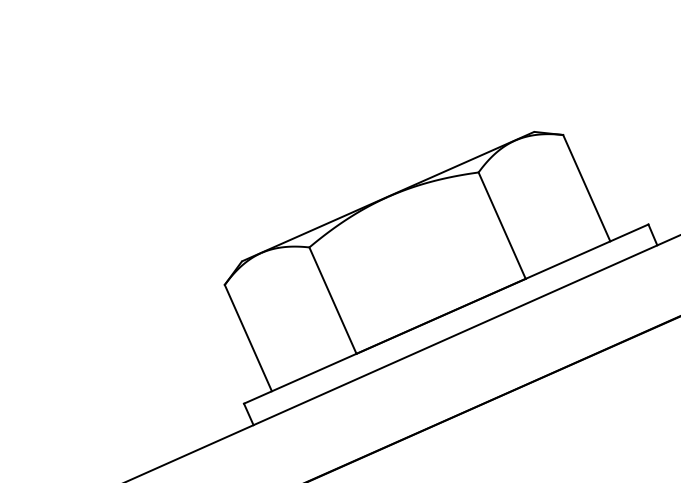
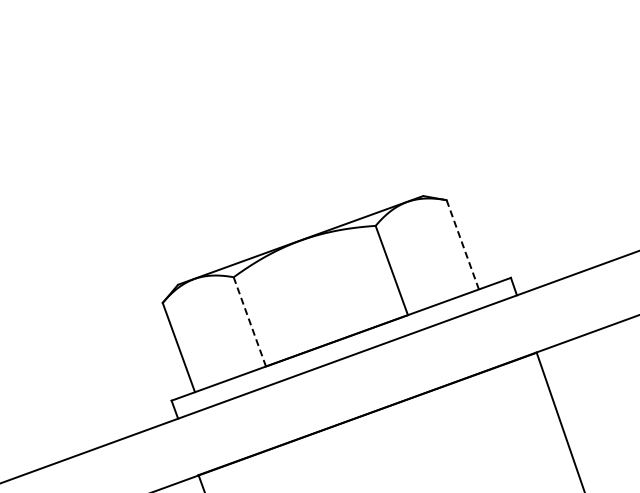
line: (586, 189) -> (462, 245), solid -> dashed
line: (333, 301) -> (250, 322), solid -> dashed

